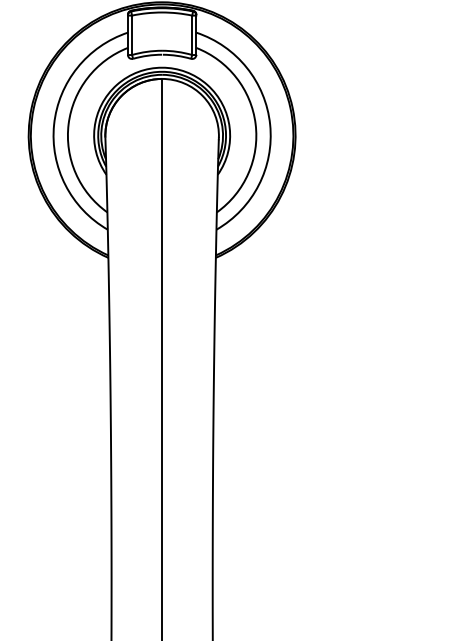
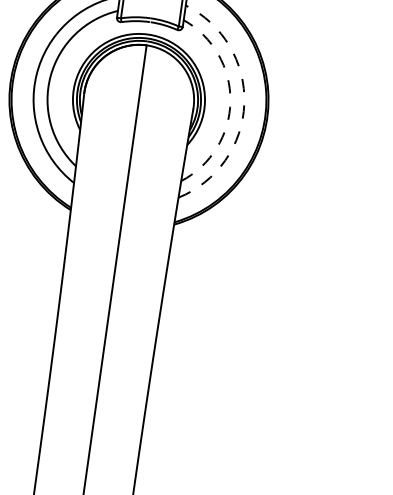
arc: (255, 124) -> (230, 101), solid -> dashed
arc: (270, 124) -> (244, 103), solid -> dashed

